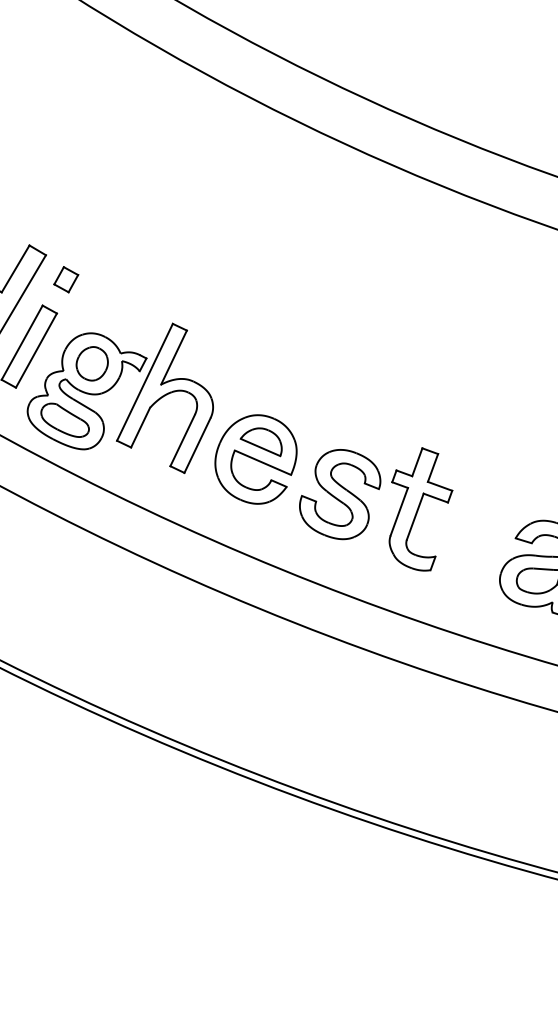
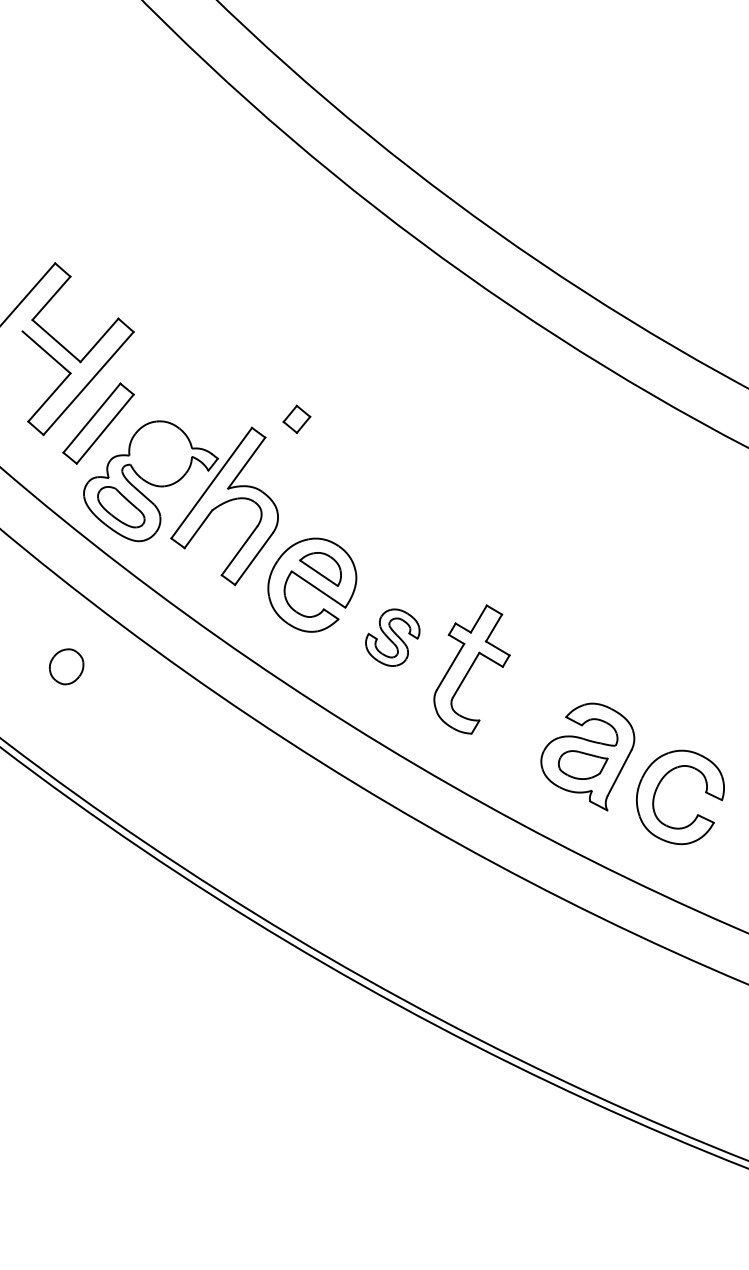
part: (65, 278) -> (296, 418), moved
part: (92, 363) -> (66, 666), moved
part: (340, 494) -> (392, 637), size x0.6

